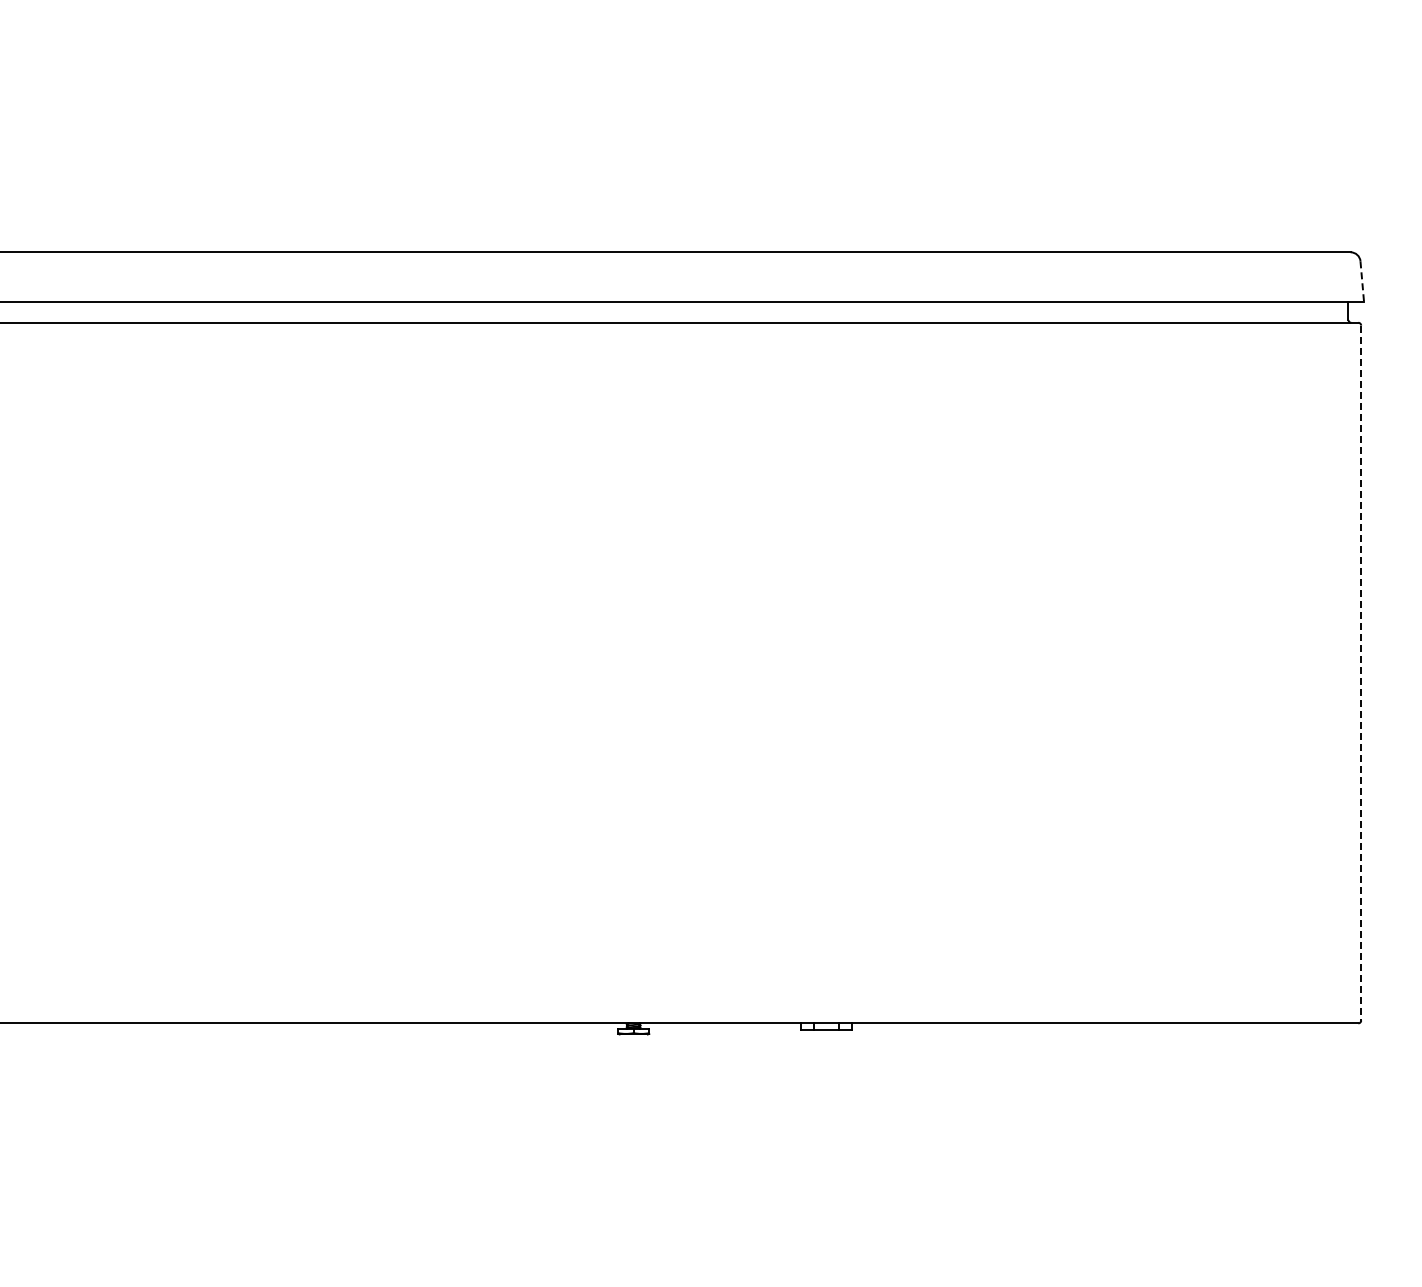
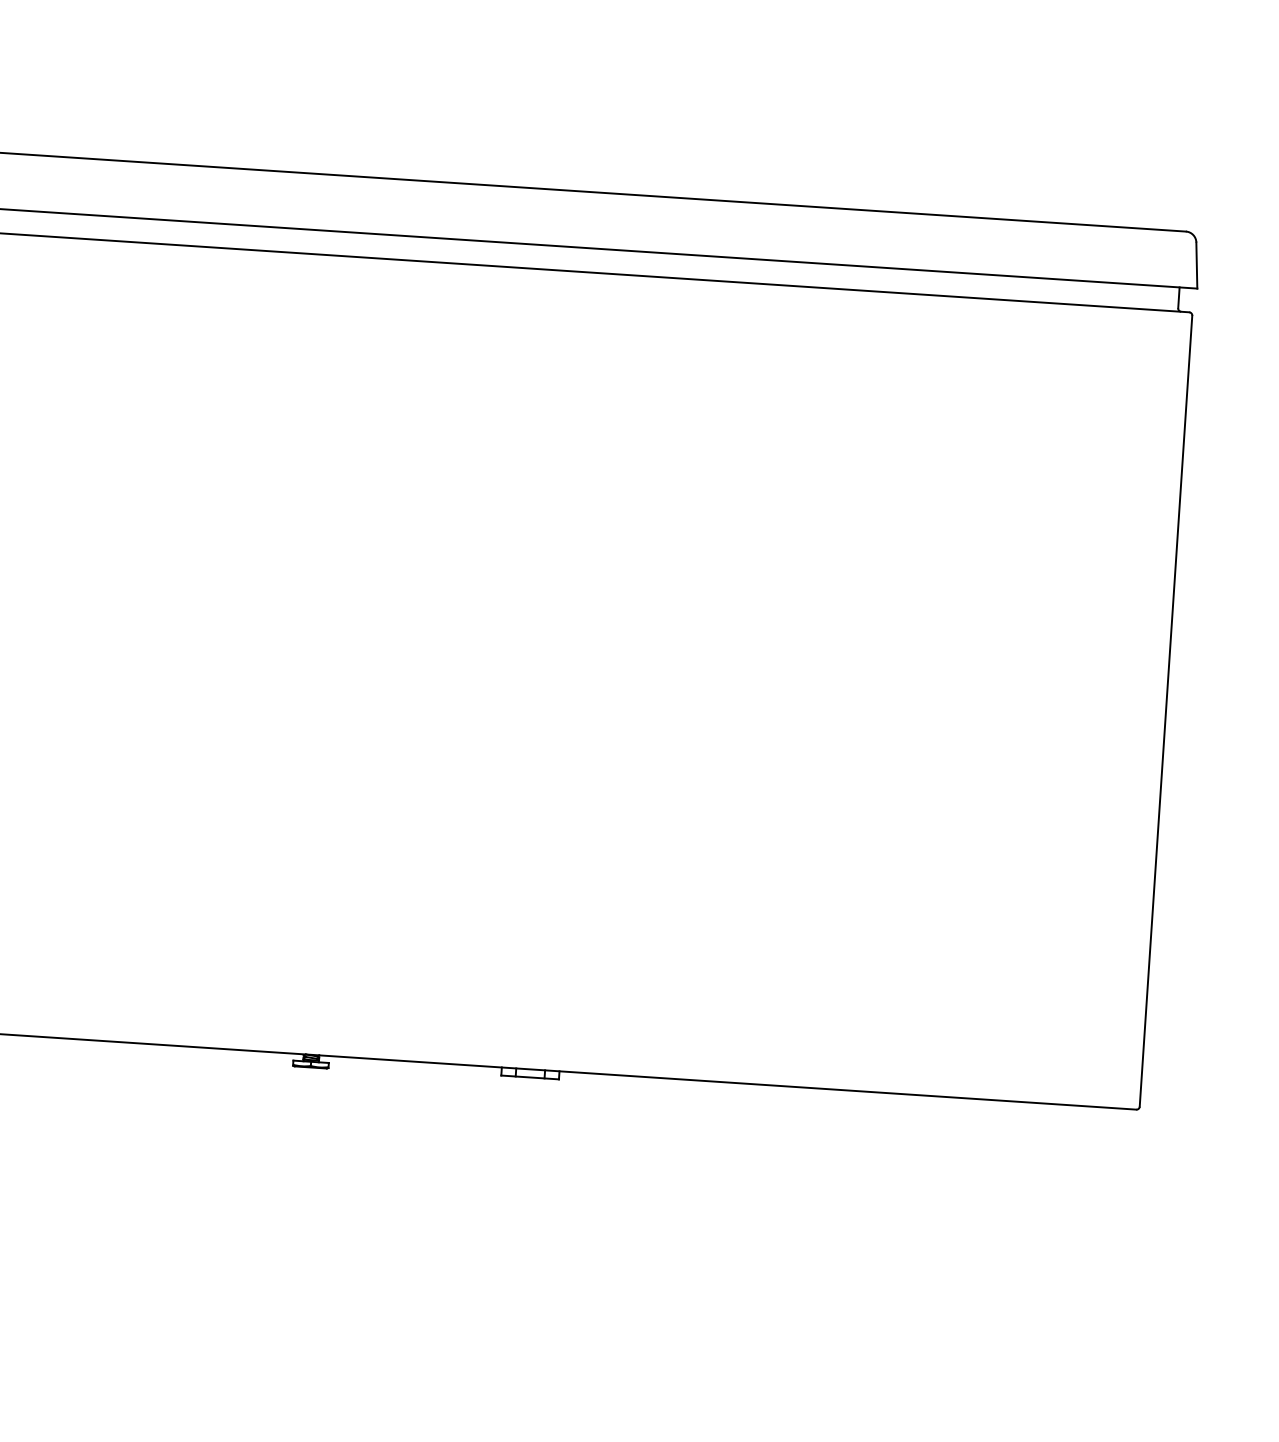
line: (1362, 281) -> (1197, 265), dashed -> solid
line: (1361, 673) -> (1166, 711), dashed -> solid

